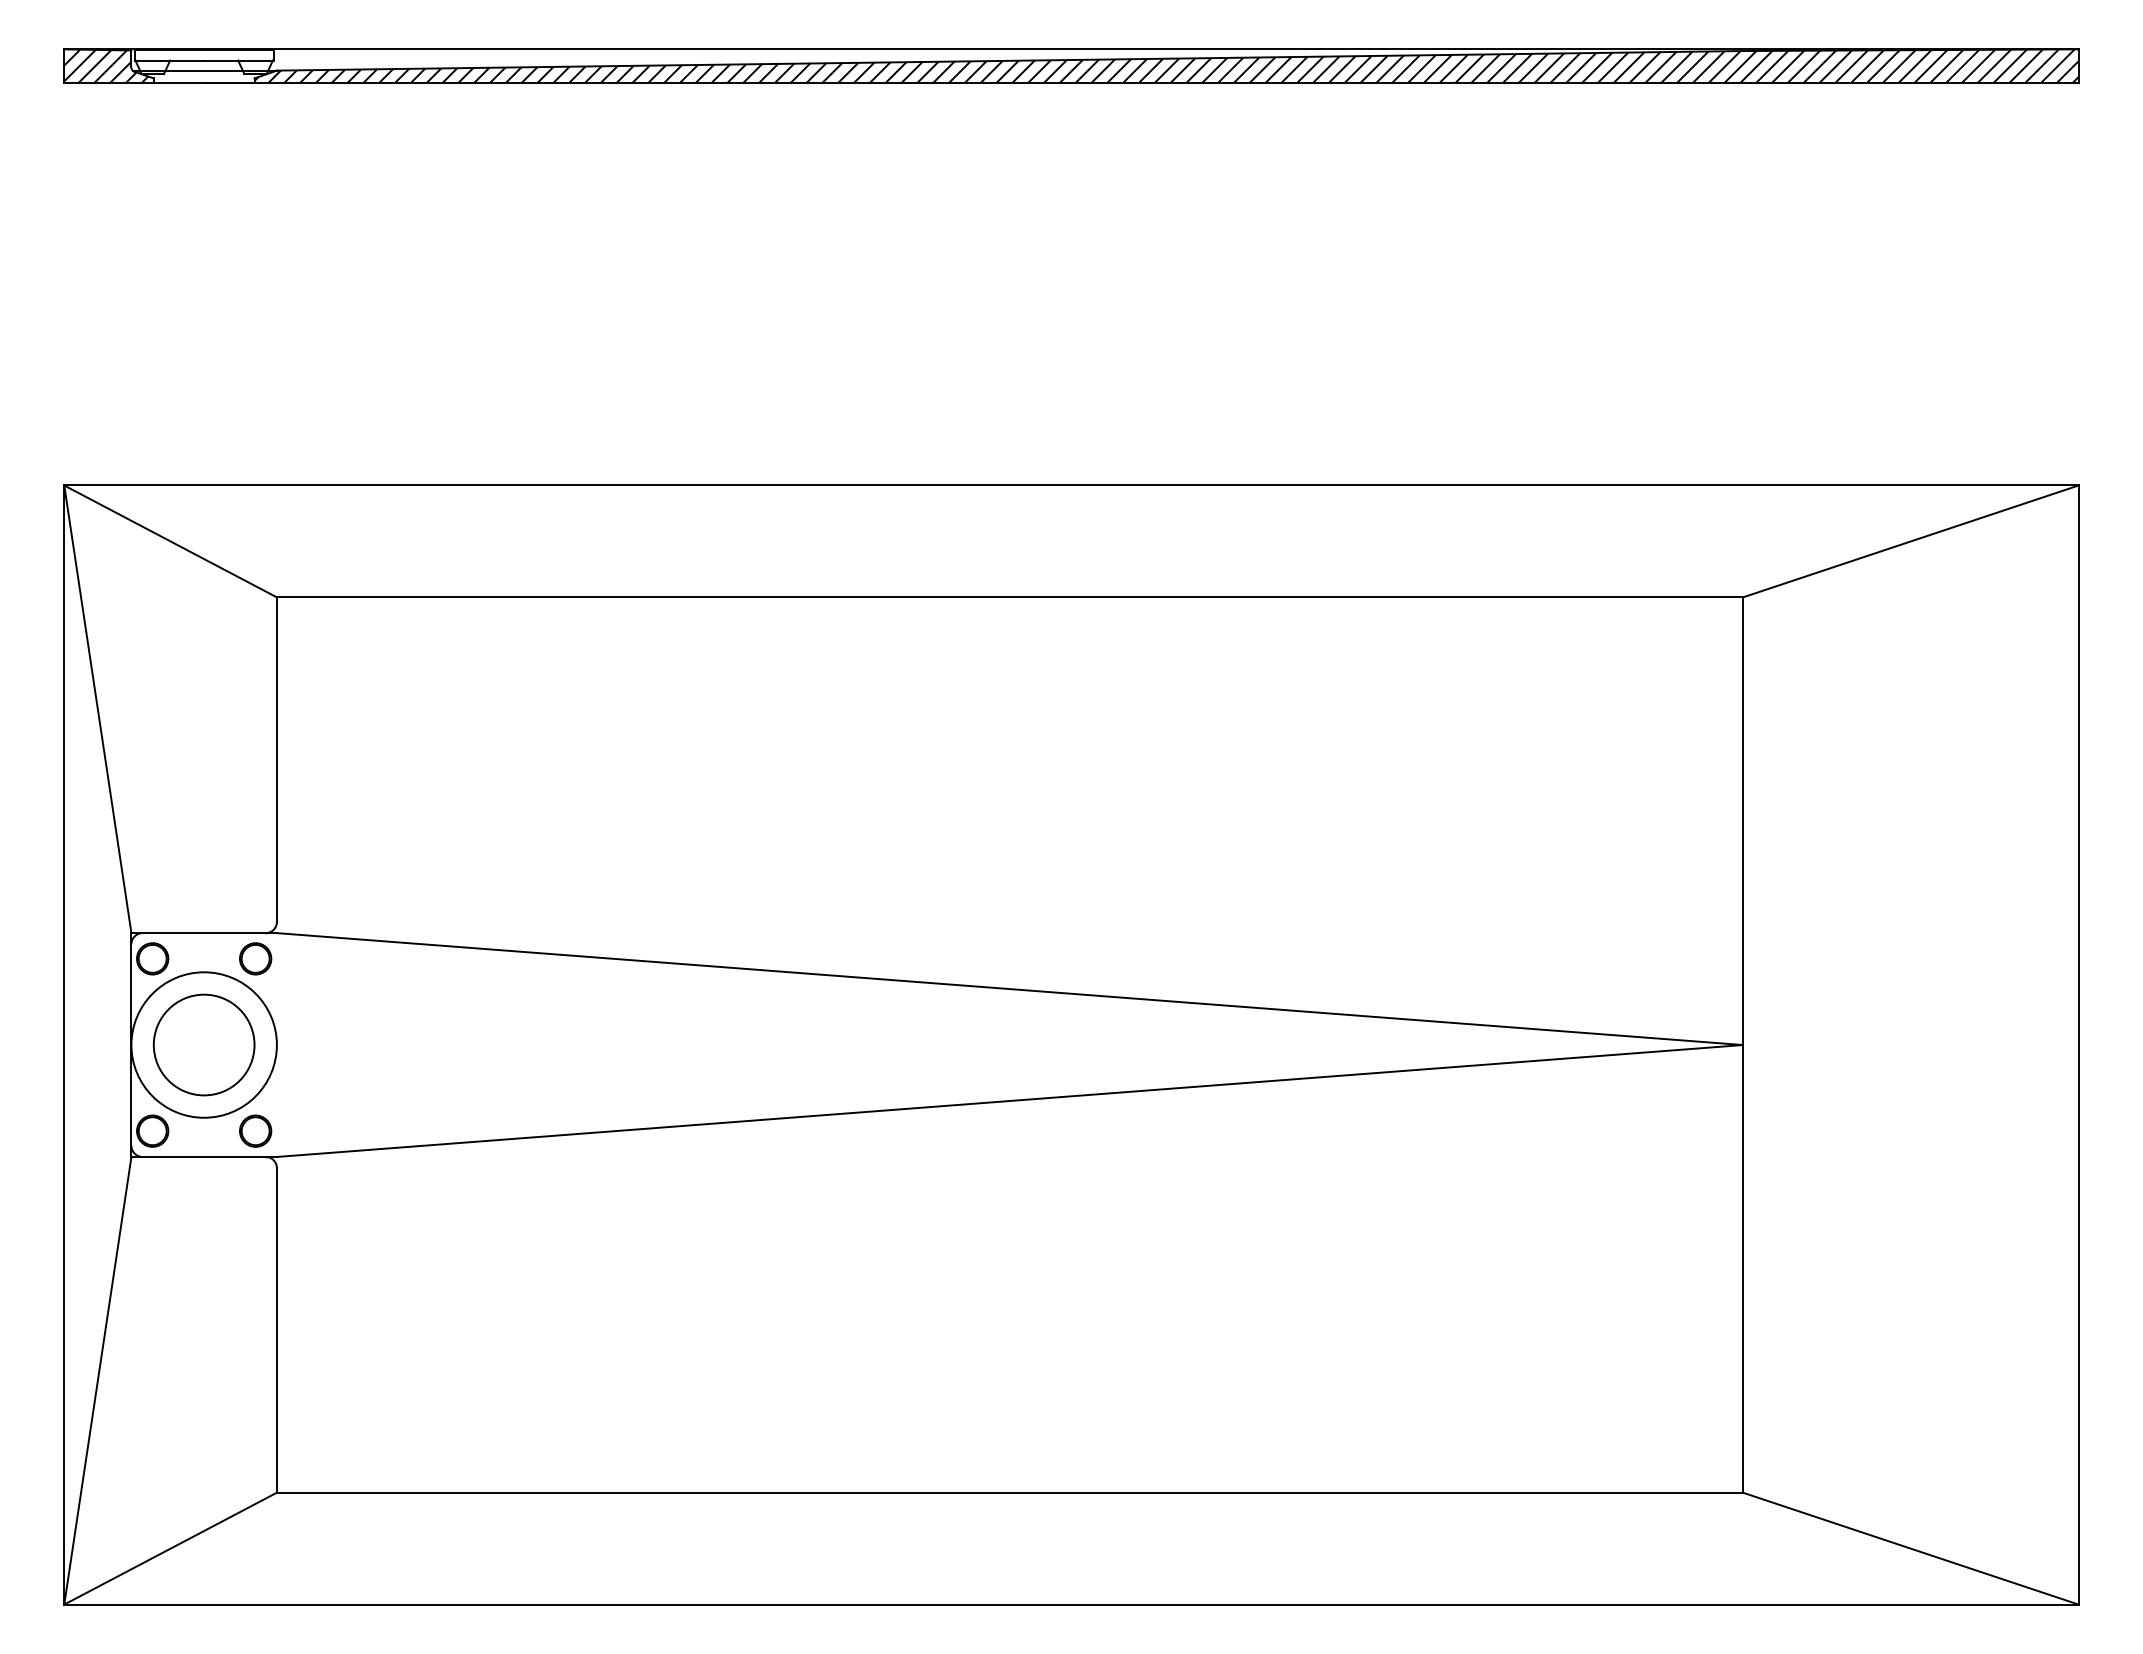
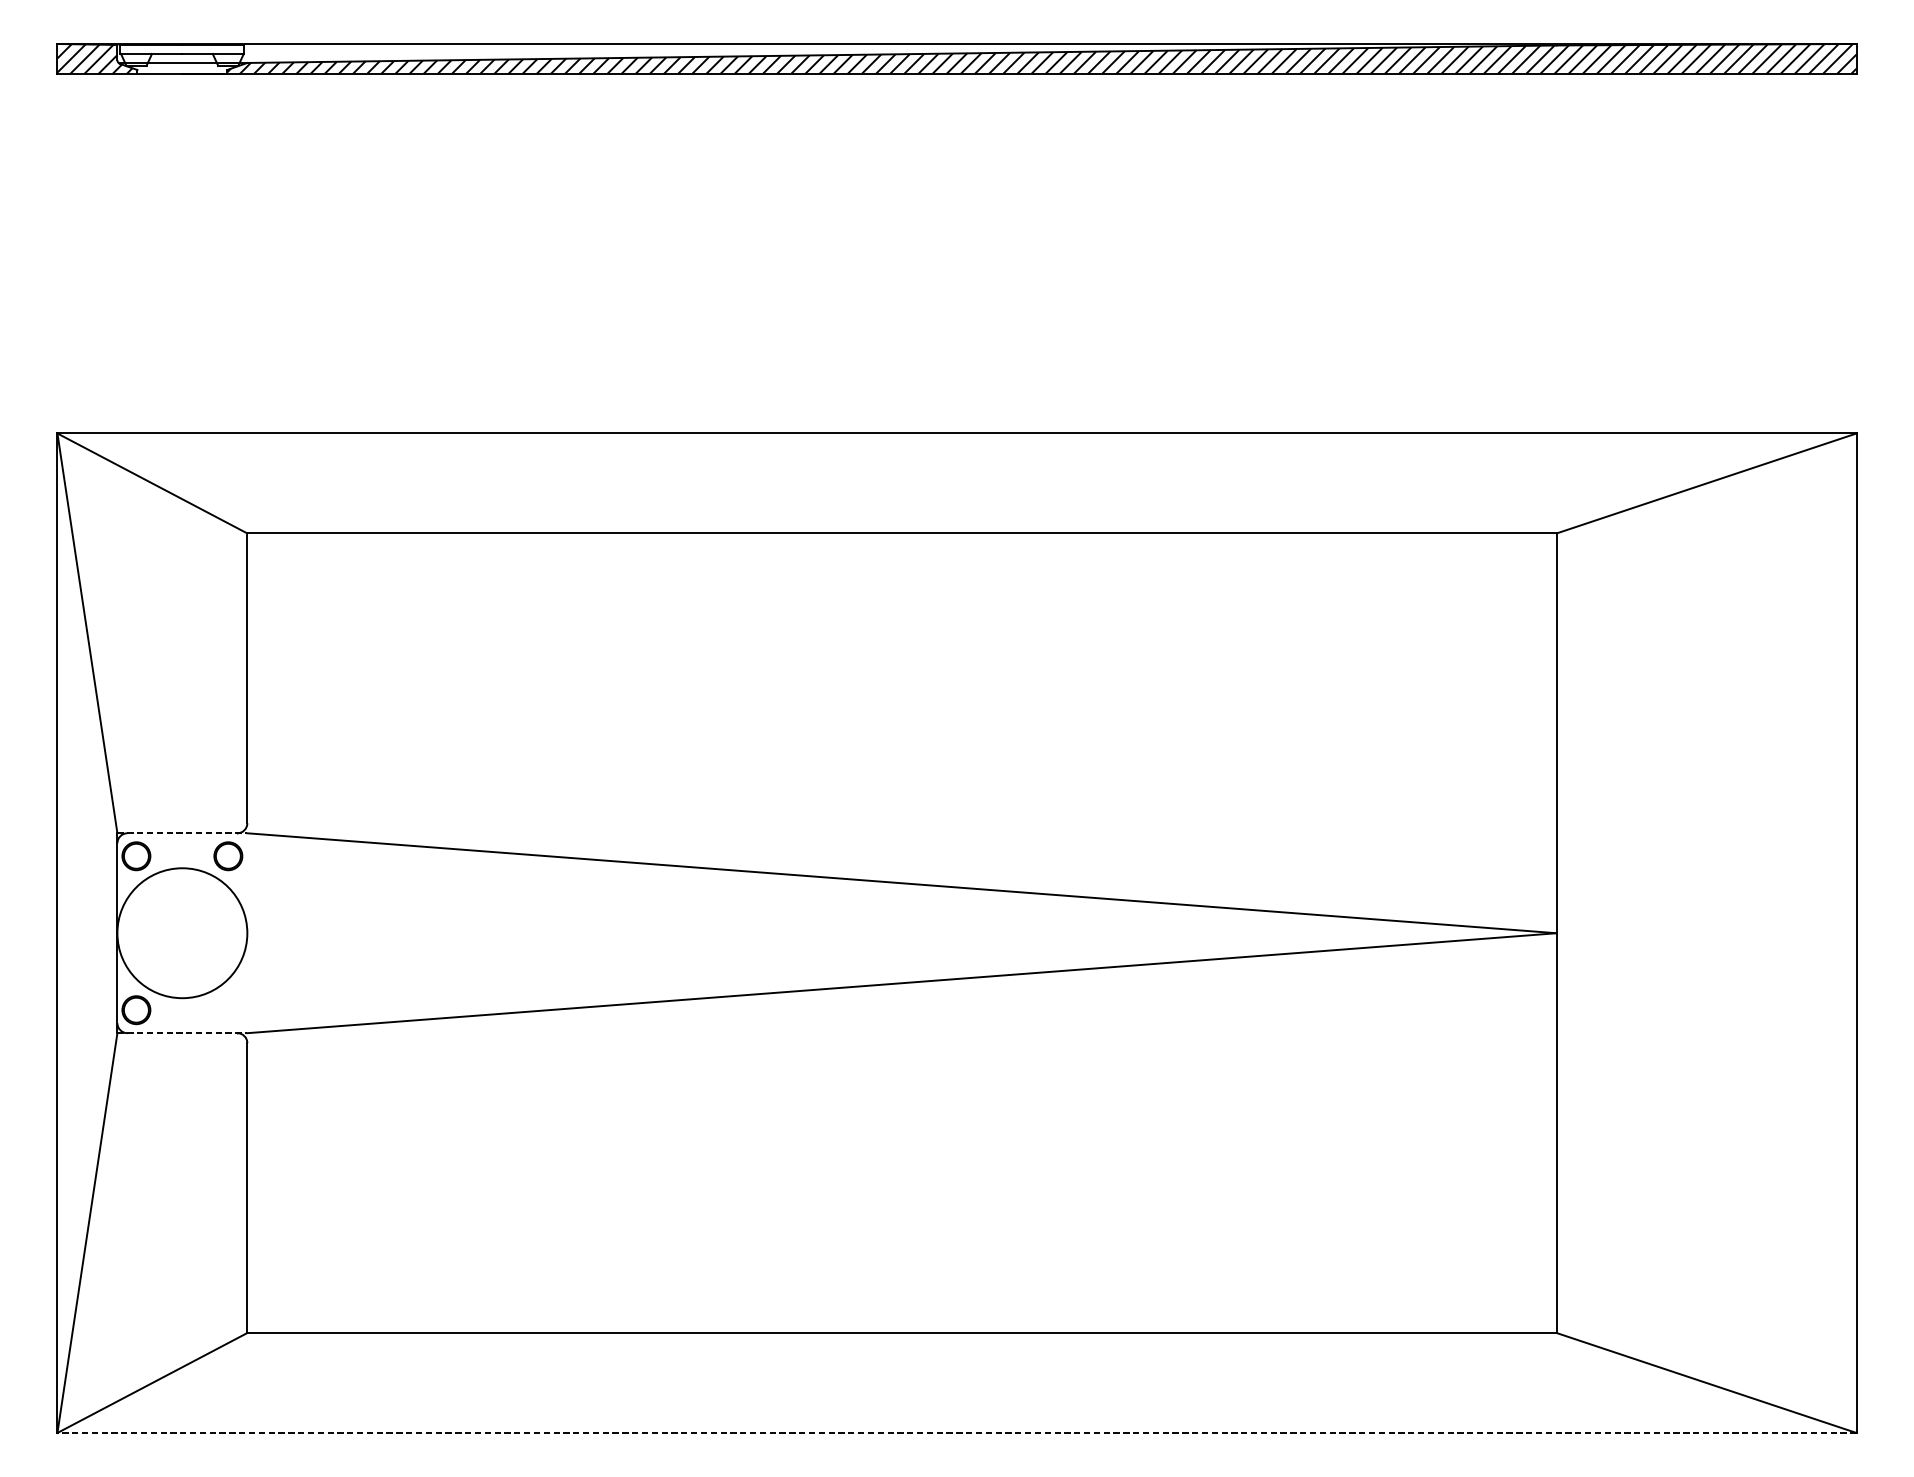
line: (204, 933) -> (182, 833), solid -> dashed
circle: (203, 1044) -> (181, 932), removed
part: (255, 1130) -> (228, 1009), removed
line: (204, 1156) -> (182, 1032), solid -> dashed
line: (1071, 1604) -> (957, 1432), solid -> dashed

